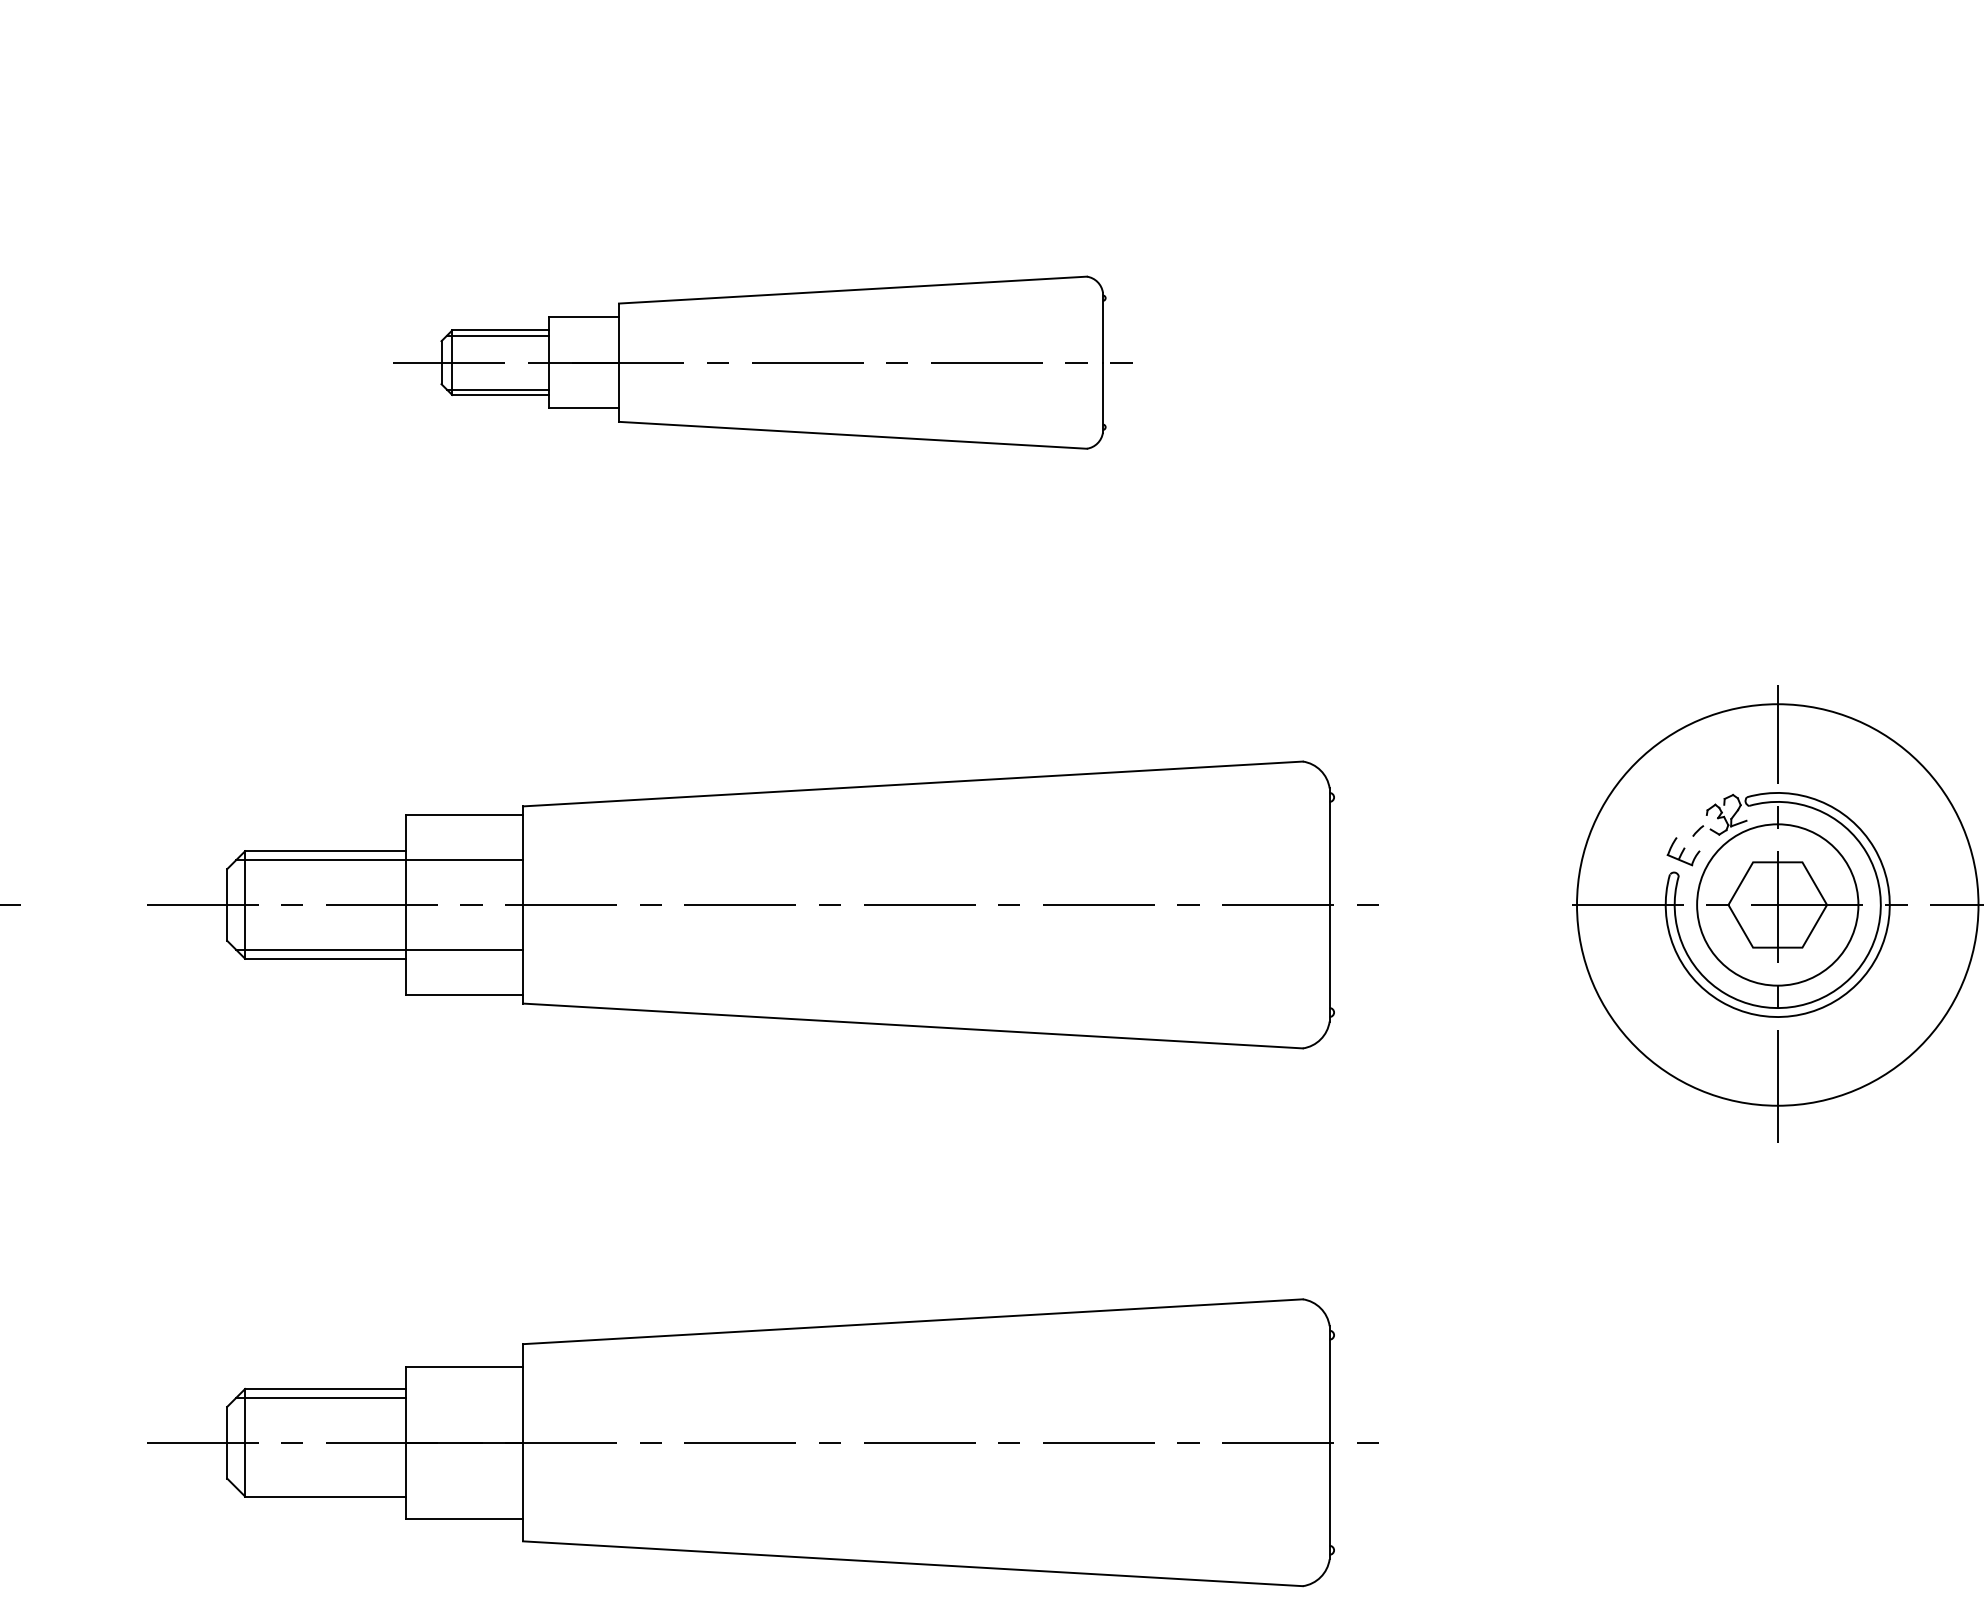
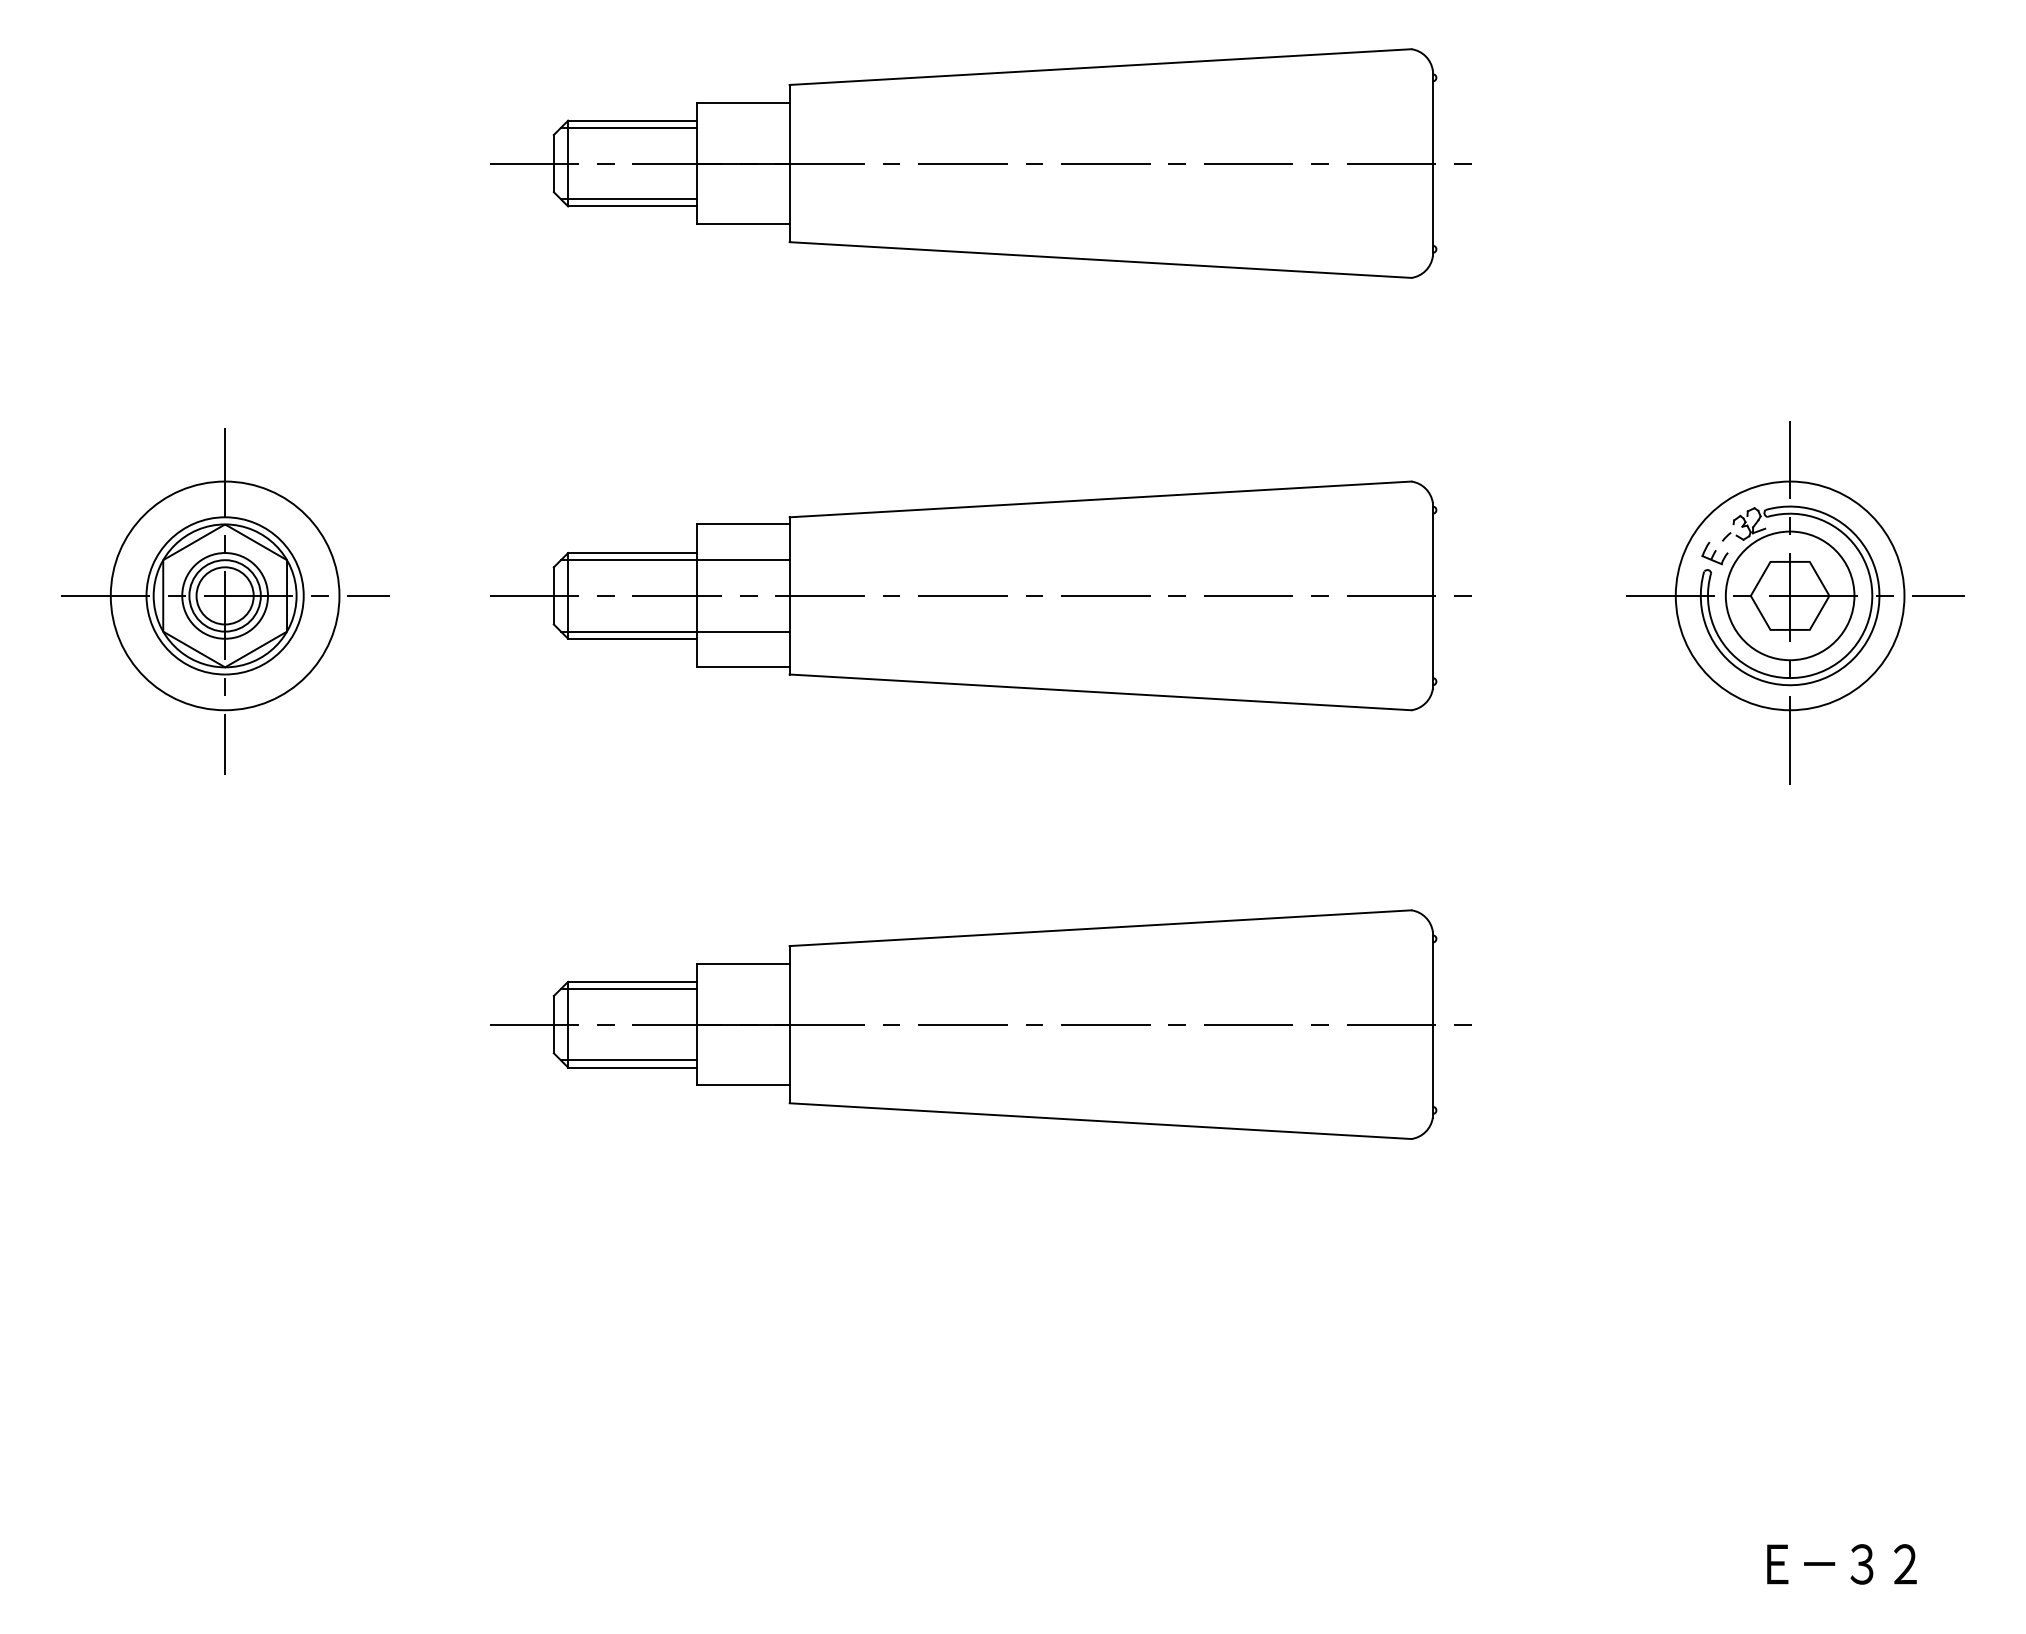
part: (762, 362) -> (980, 163), size x1.67
circle: (1776, 904) -> (1789, 595), size x0.71
line: (320, 1487) -> (628, 1060), added

